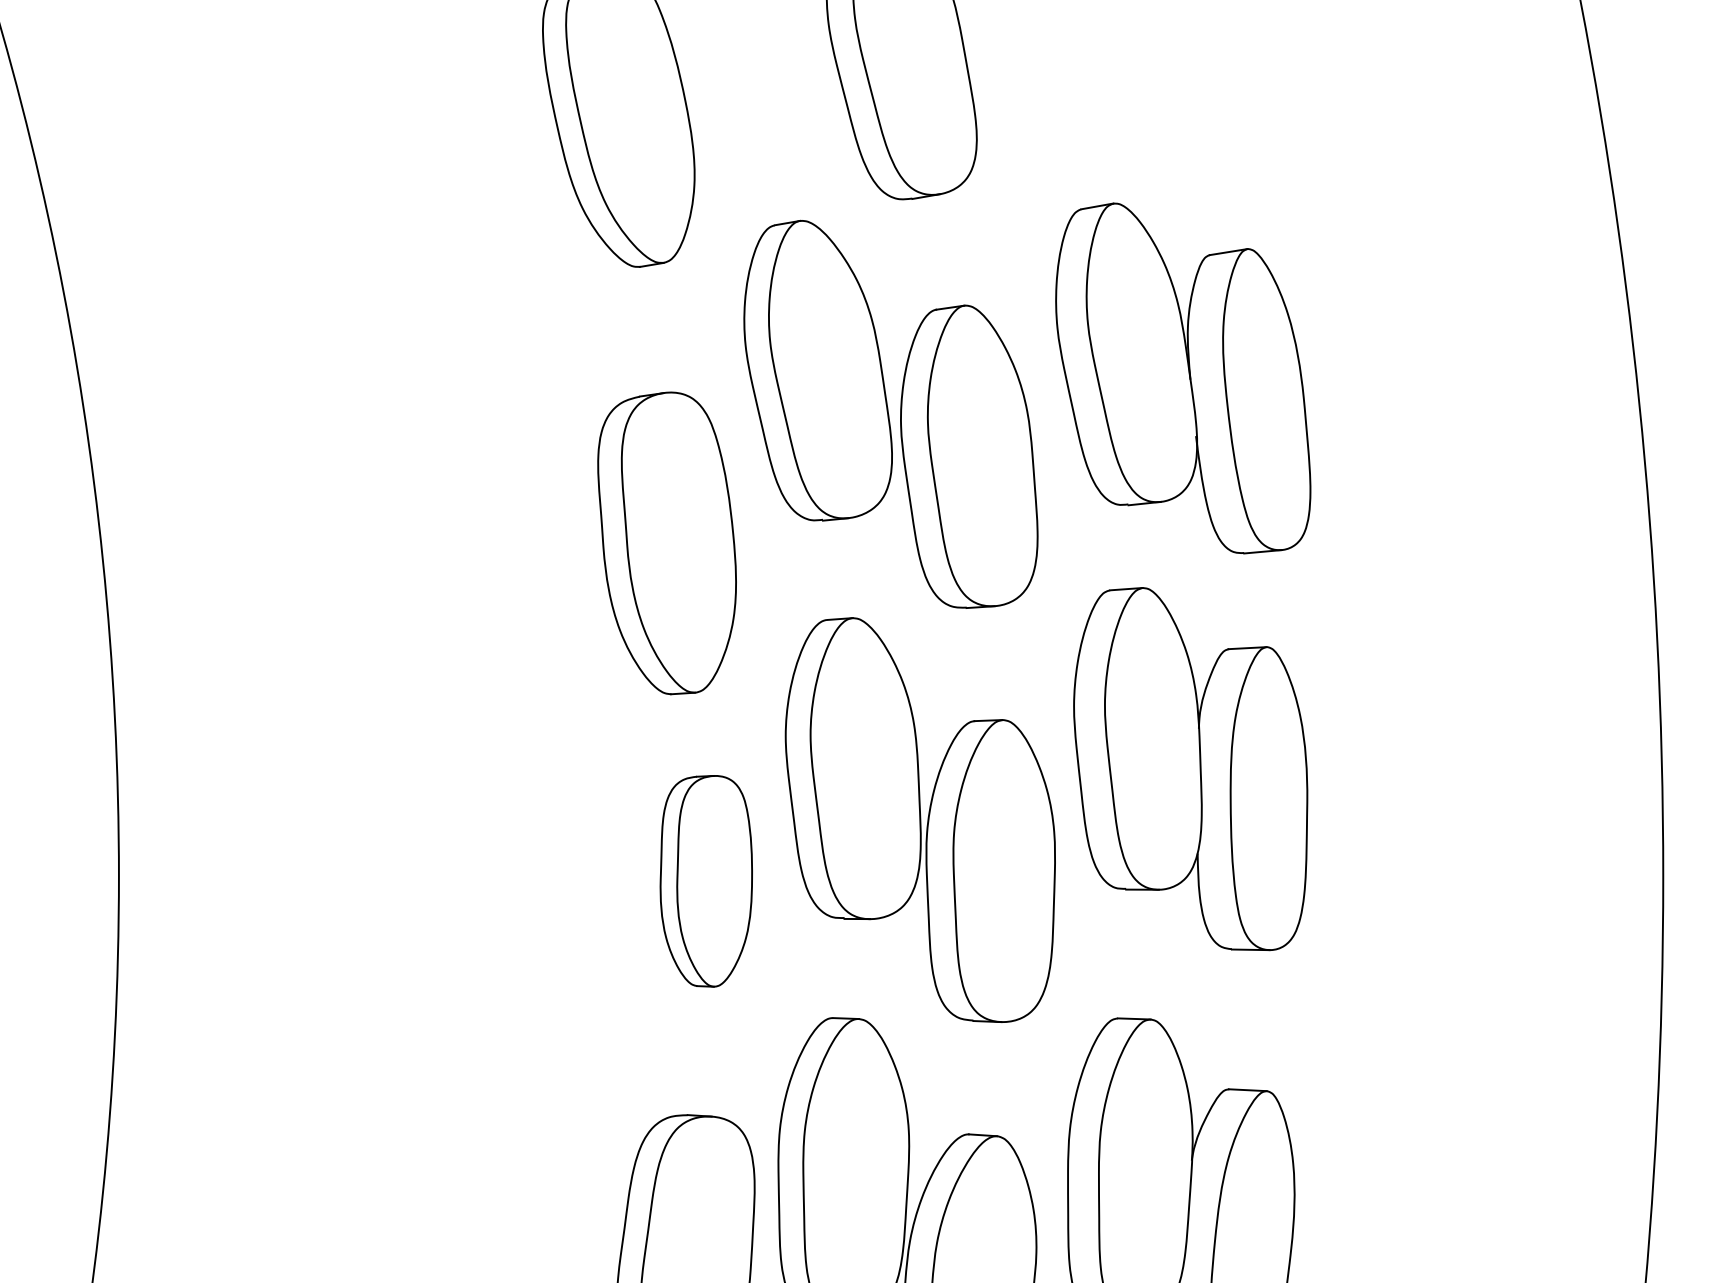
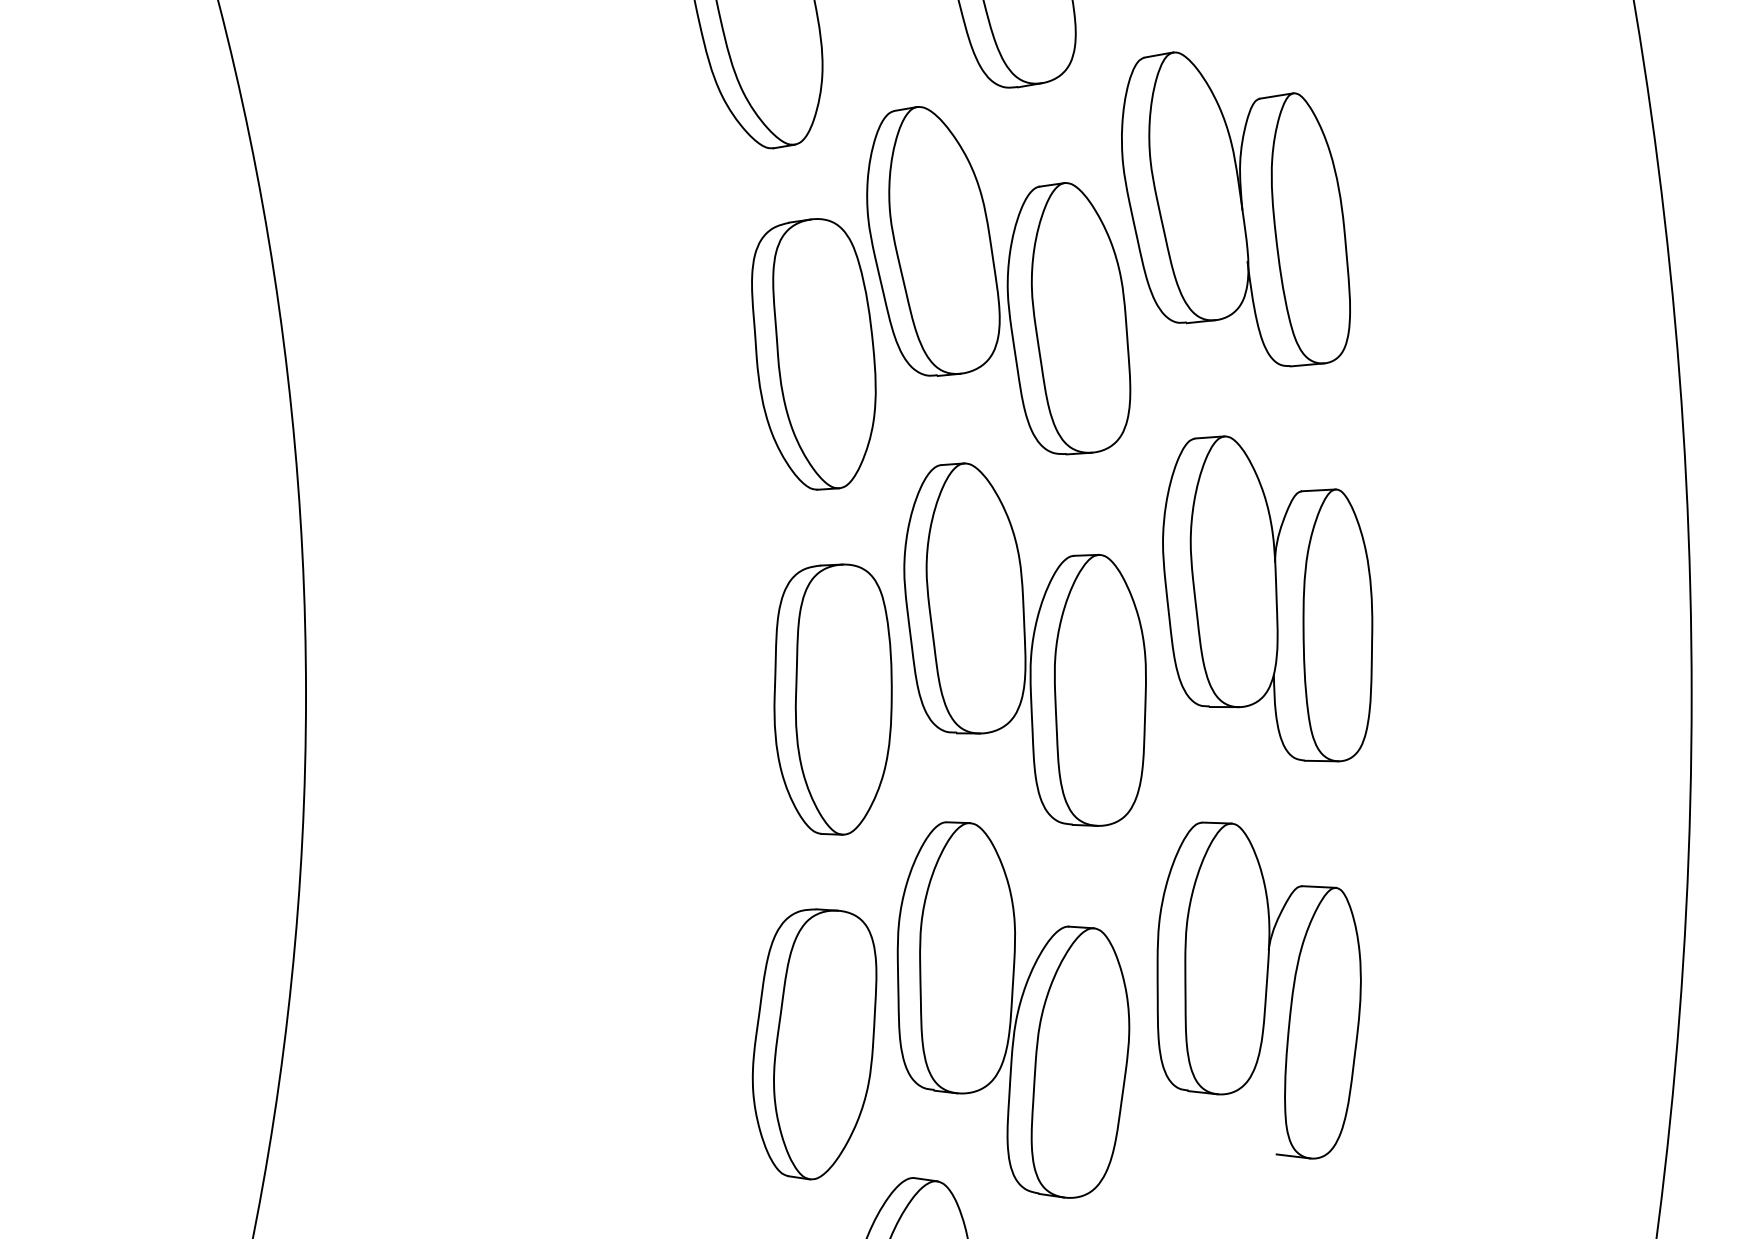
part: (1182, 378) -> (1235, 209), moved
part: (666, 543) -> (813, 354), moved
part: (705, 881) -> (832, 699), size x1.43

